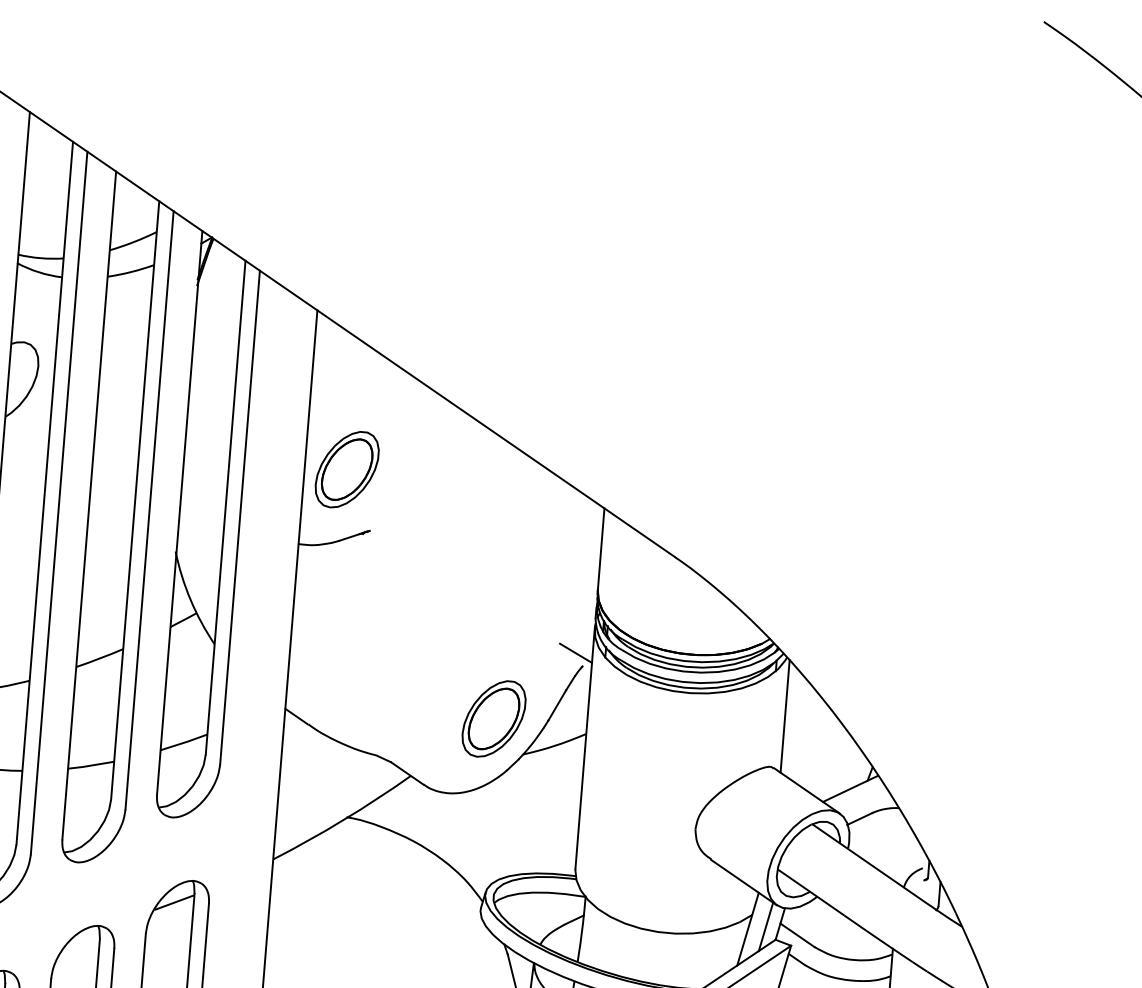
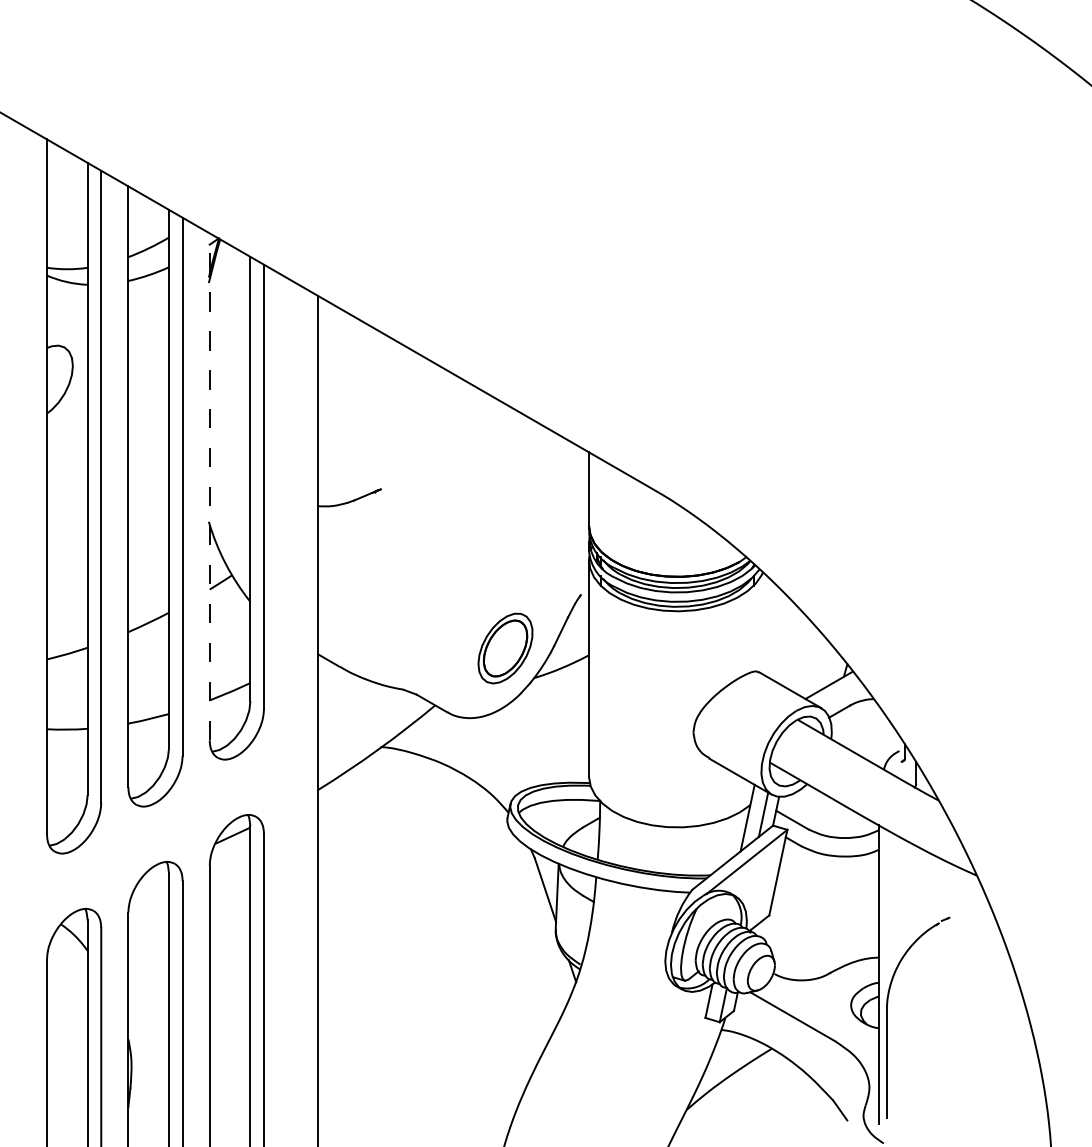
part: (347, 469) -> (356, 436), removed
line: (179, 512) -> (209, 486), solid -> dashed
line: (576, 652) -> (574, 583), removed
line: (785, 715) -> (765, 624), removed

